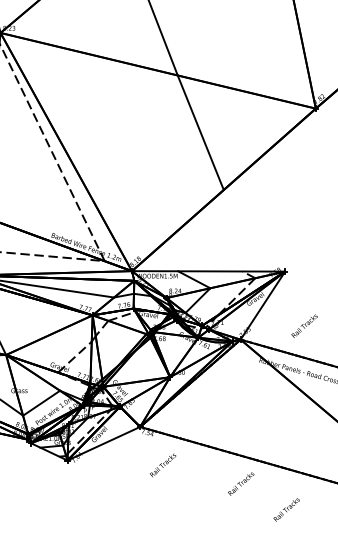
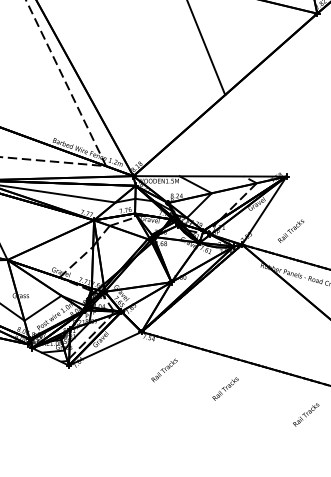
text: (304, 325) -> (290, 230), moved
text: (241, 483) -> (225, 388), moved
text: (286, 509) -> (305, 414), moved

